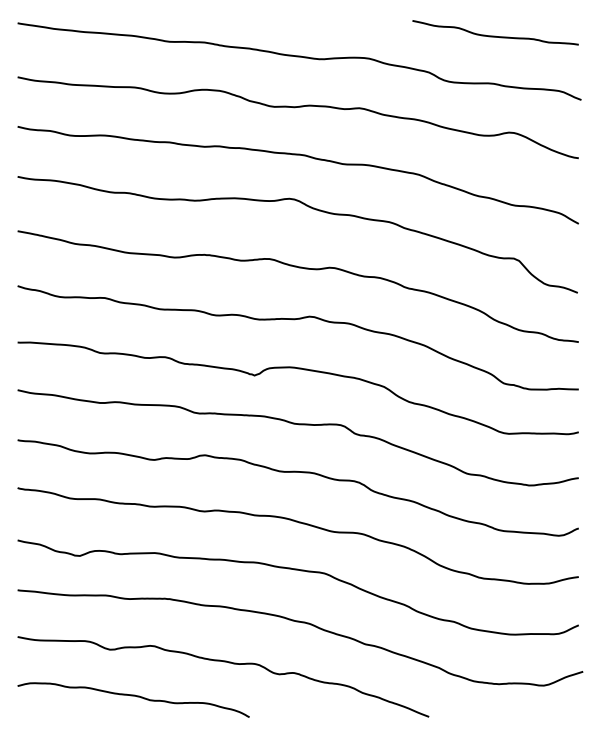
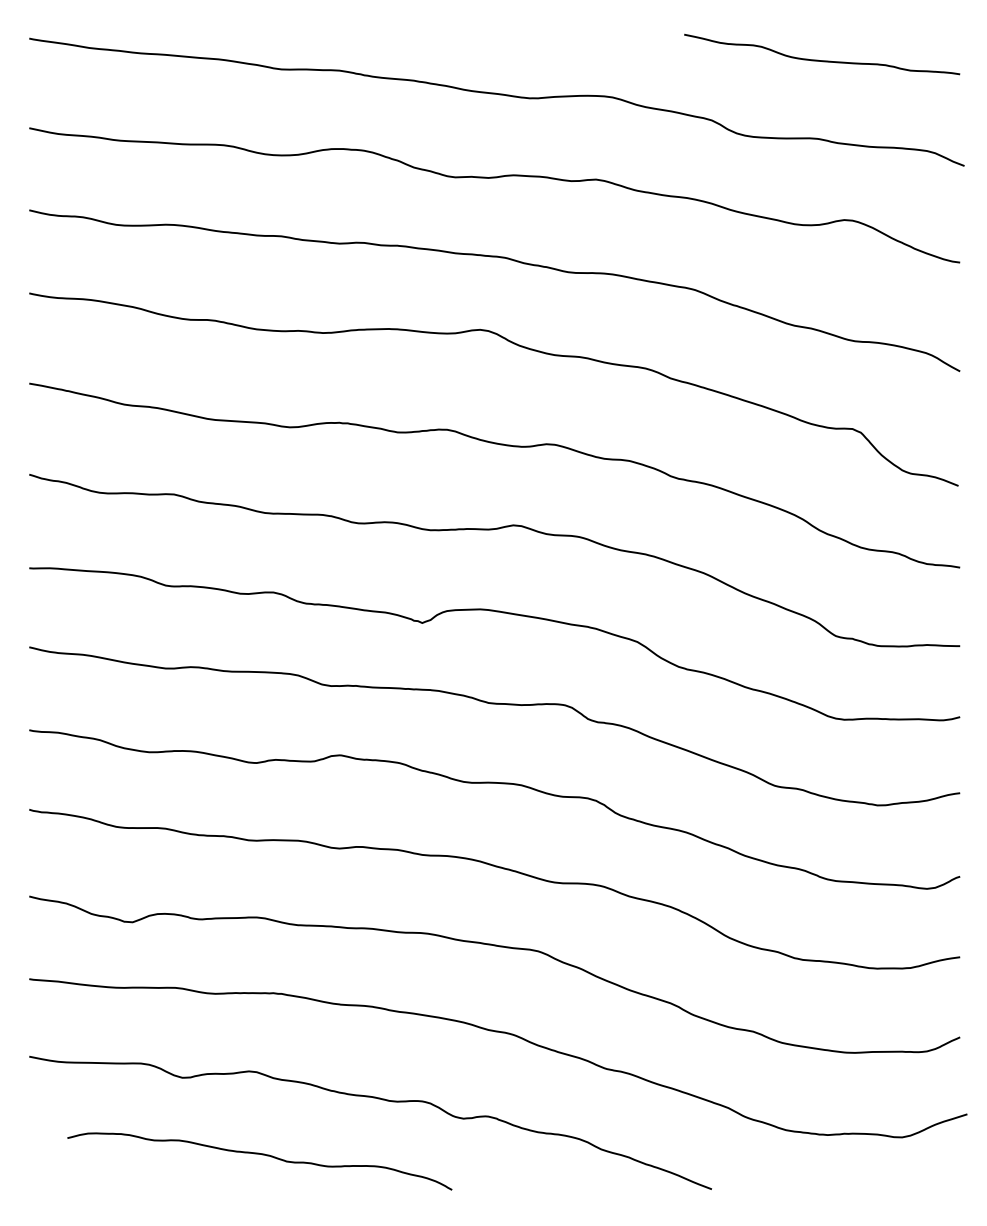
curve: (133, 696) -> (259, 1155), moved

